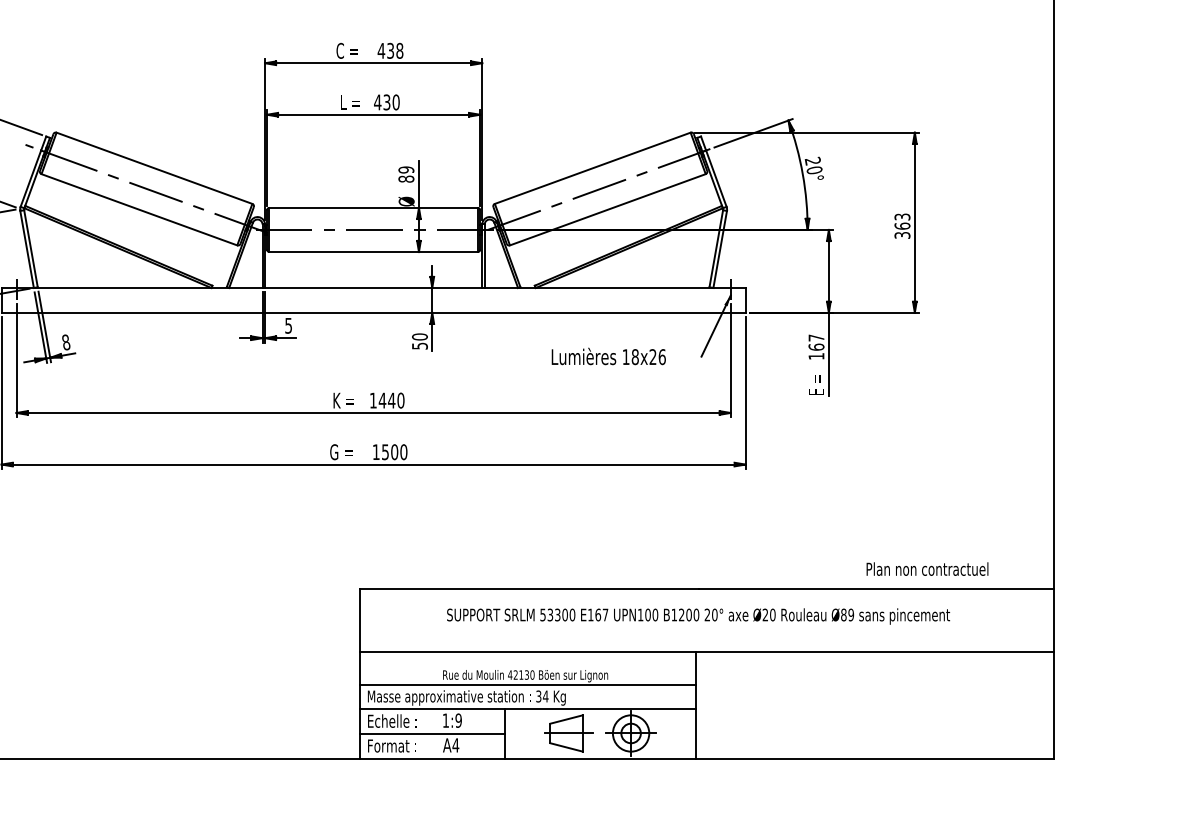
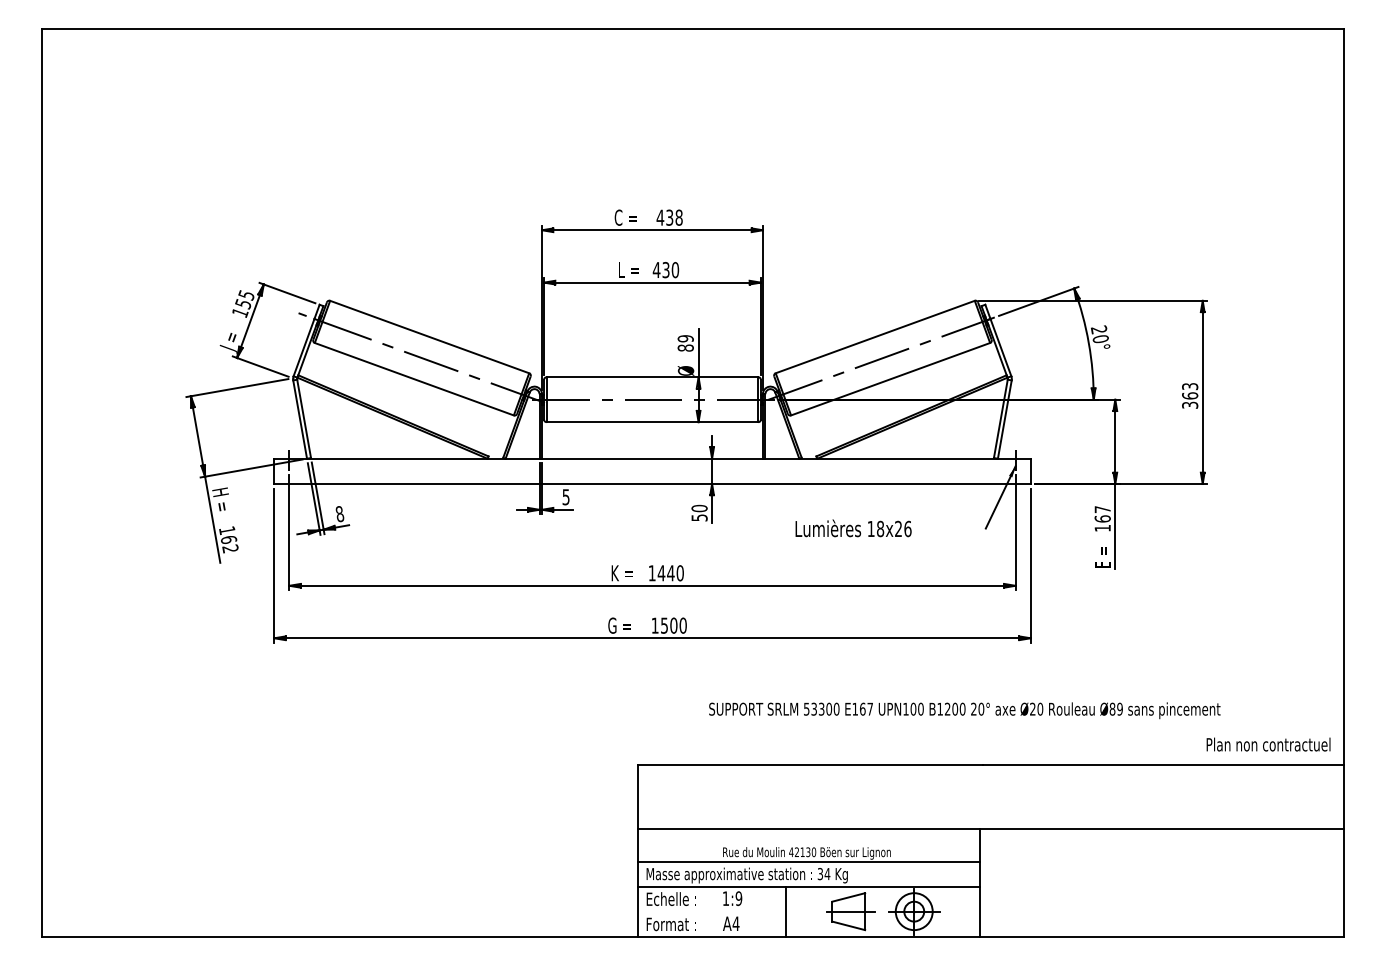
text: (608, 356) -> (853, 528), moved
text: (927, 569) -> (1268, 744), moved
text: (698, 616) -> (964, 710), moved
line: (432, 734) -> (712, 912), removed

